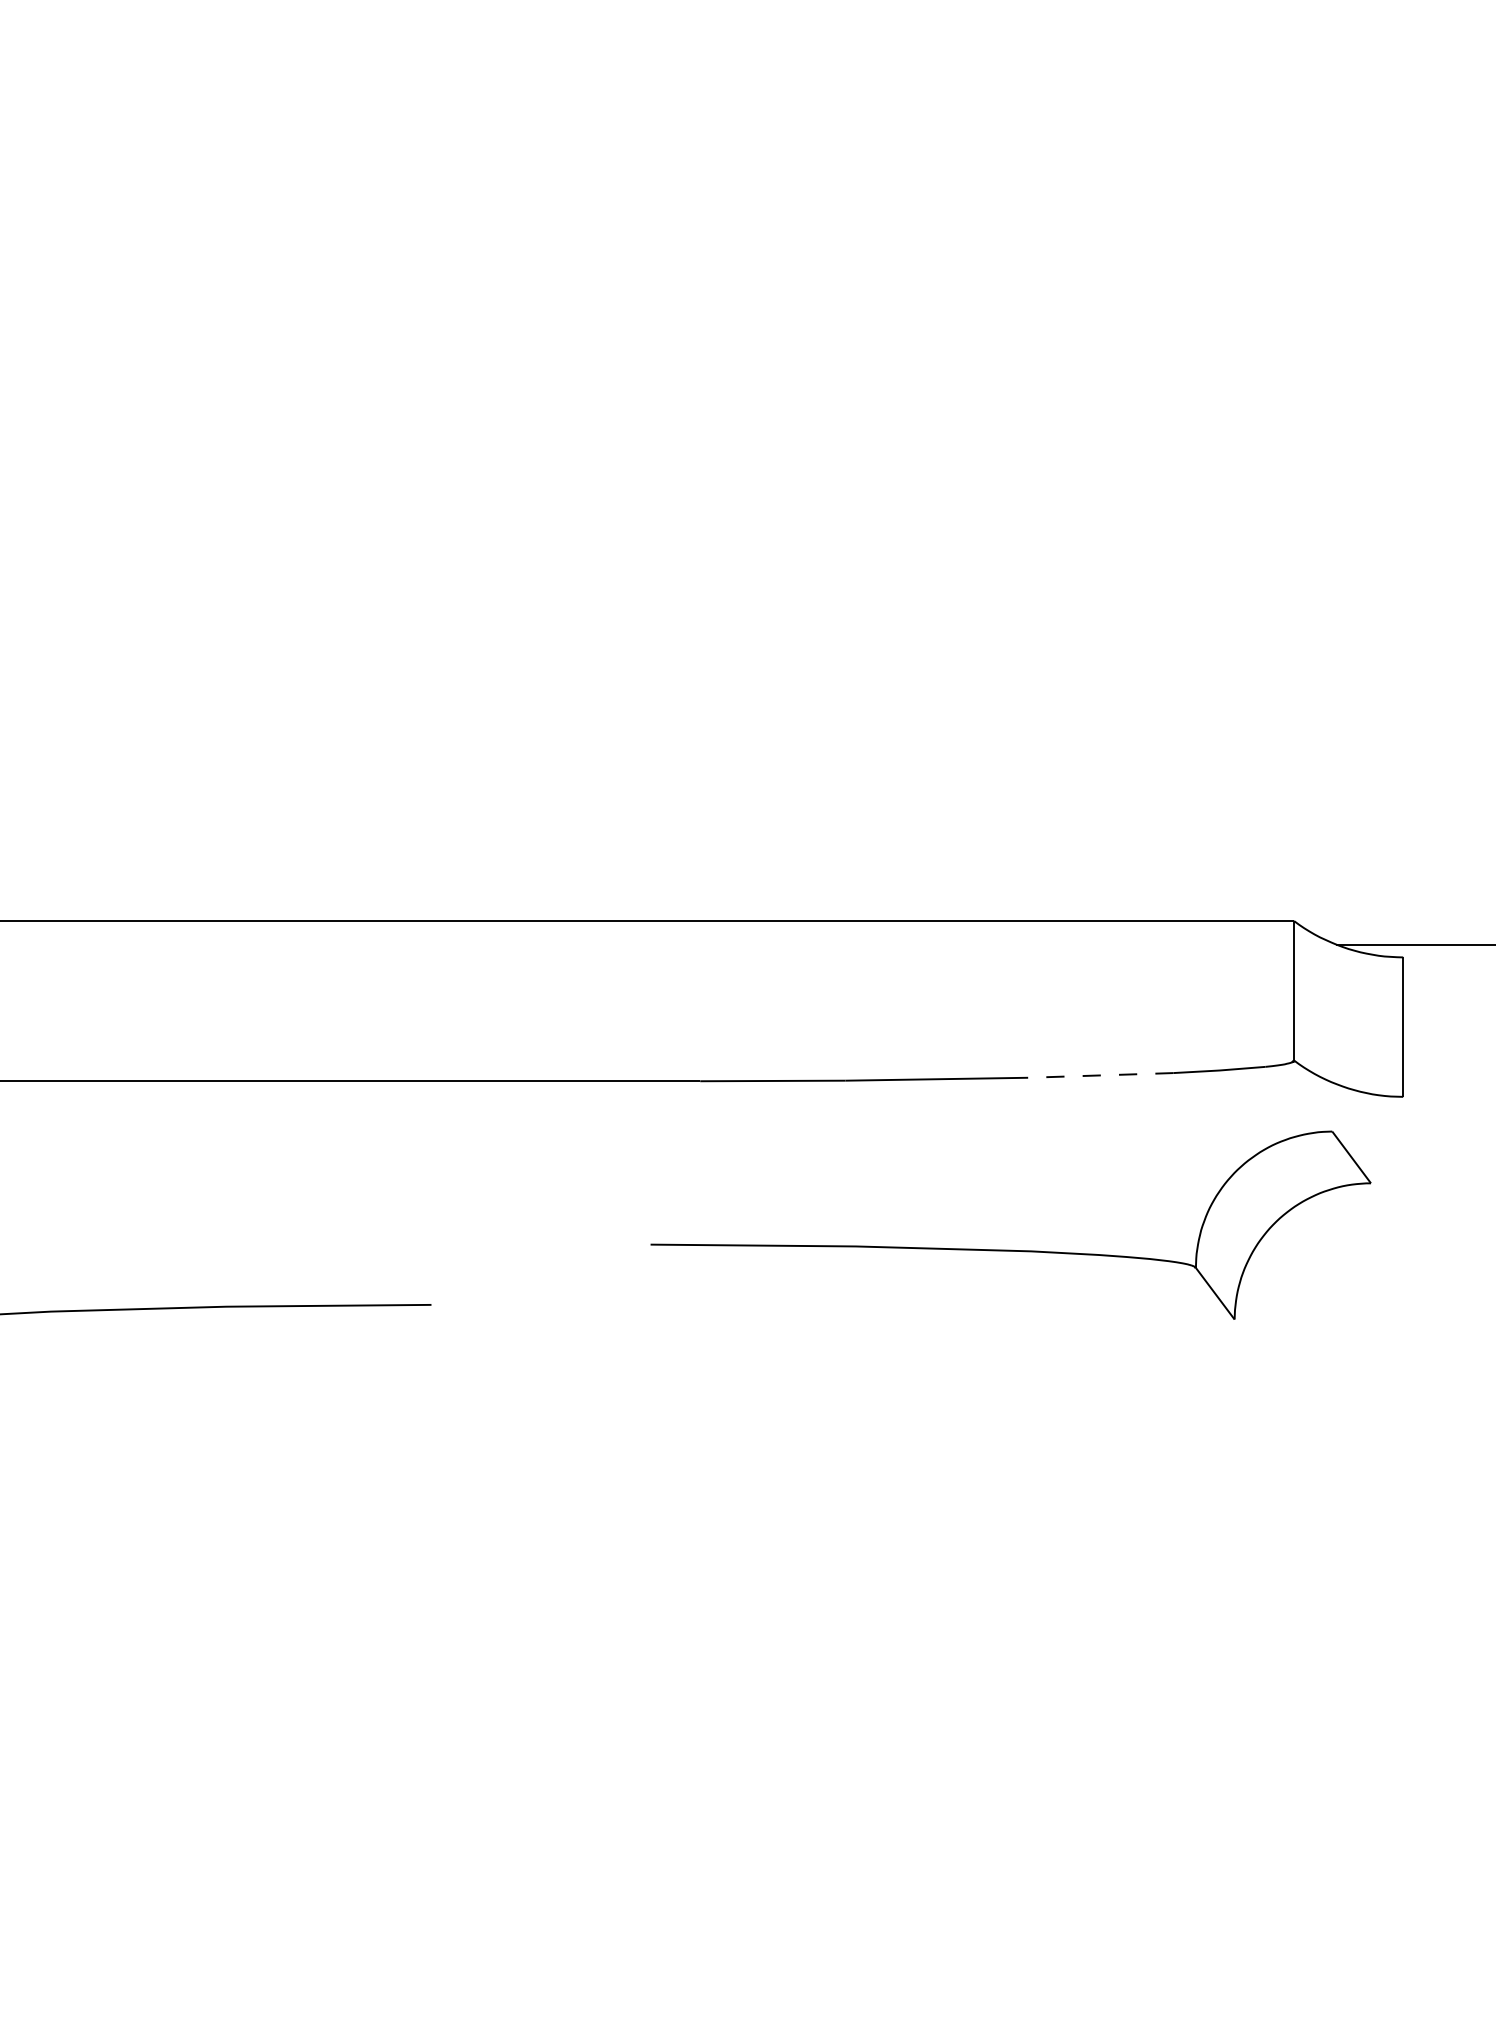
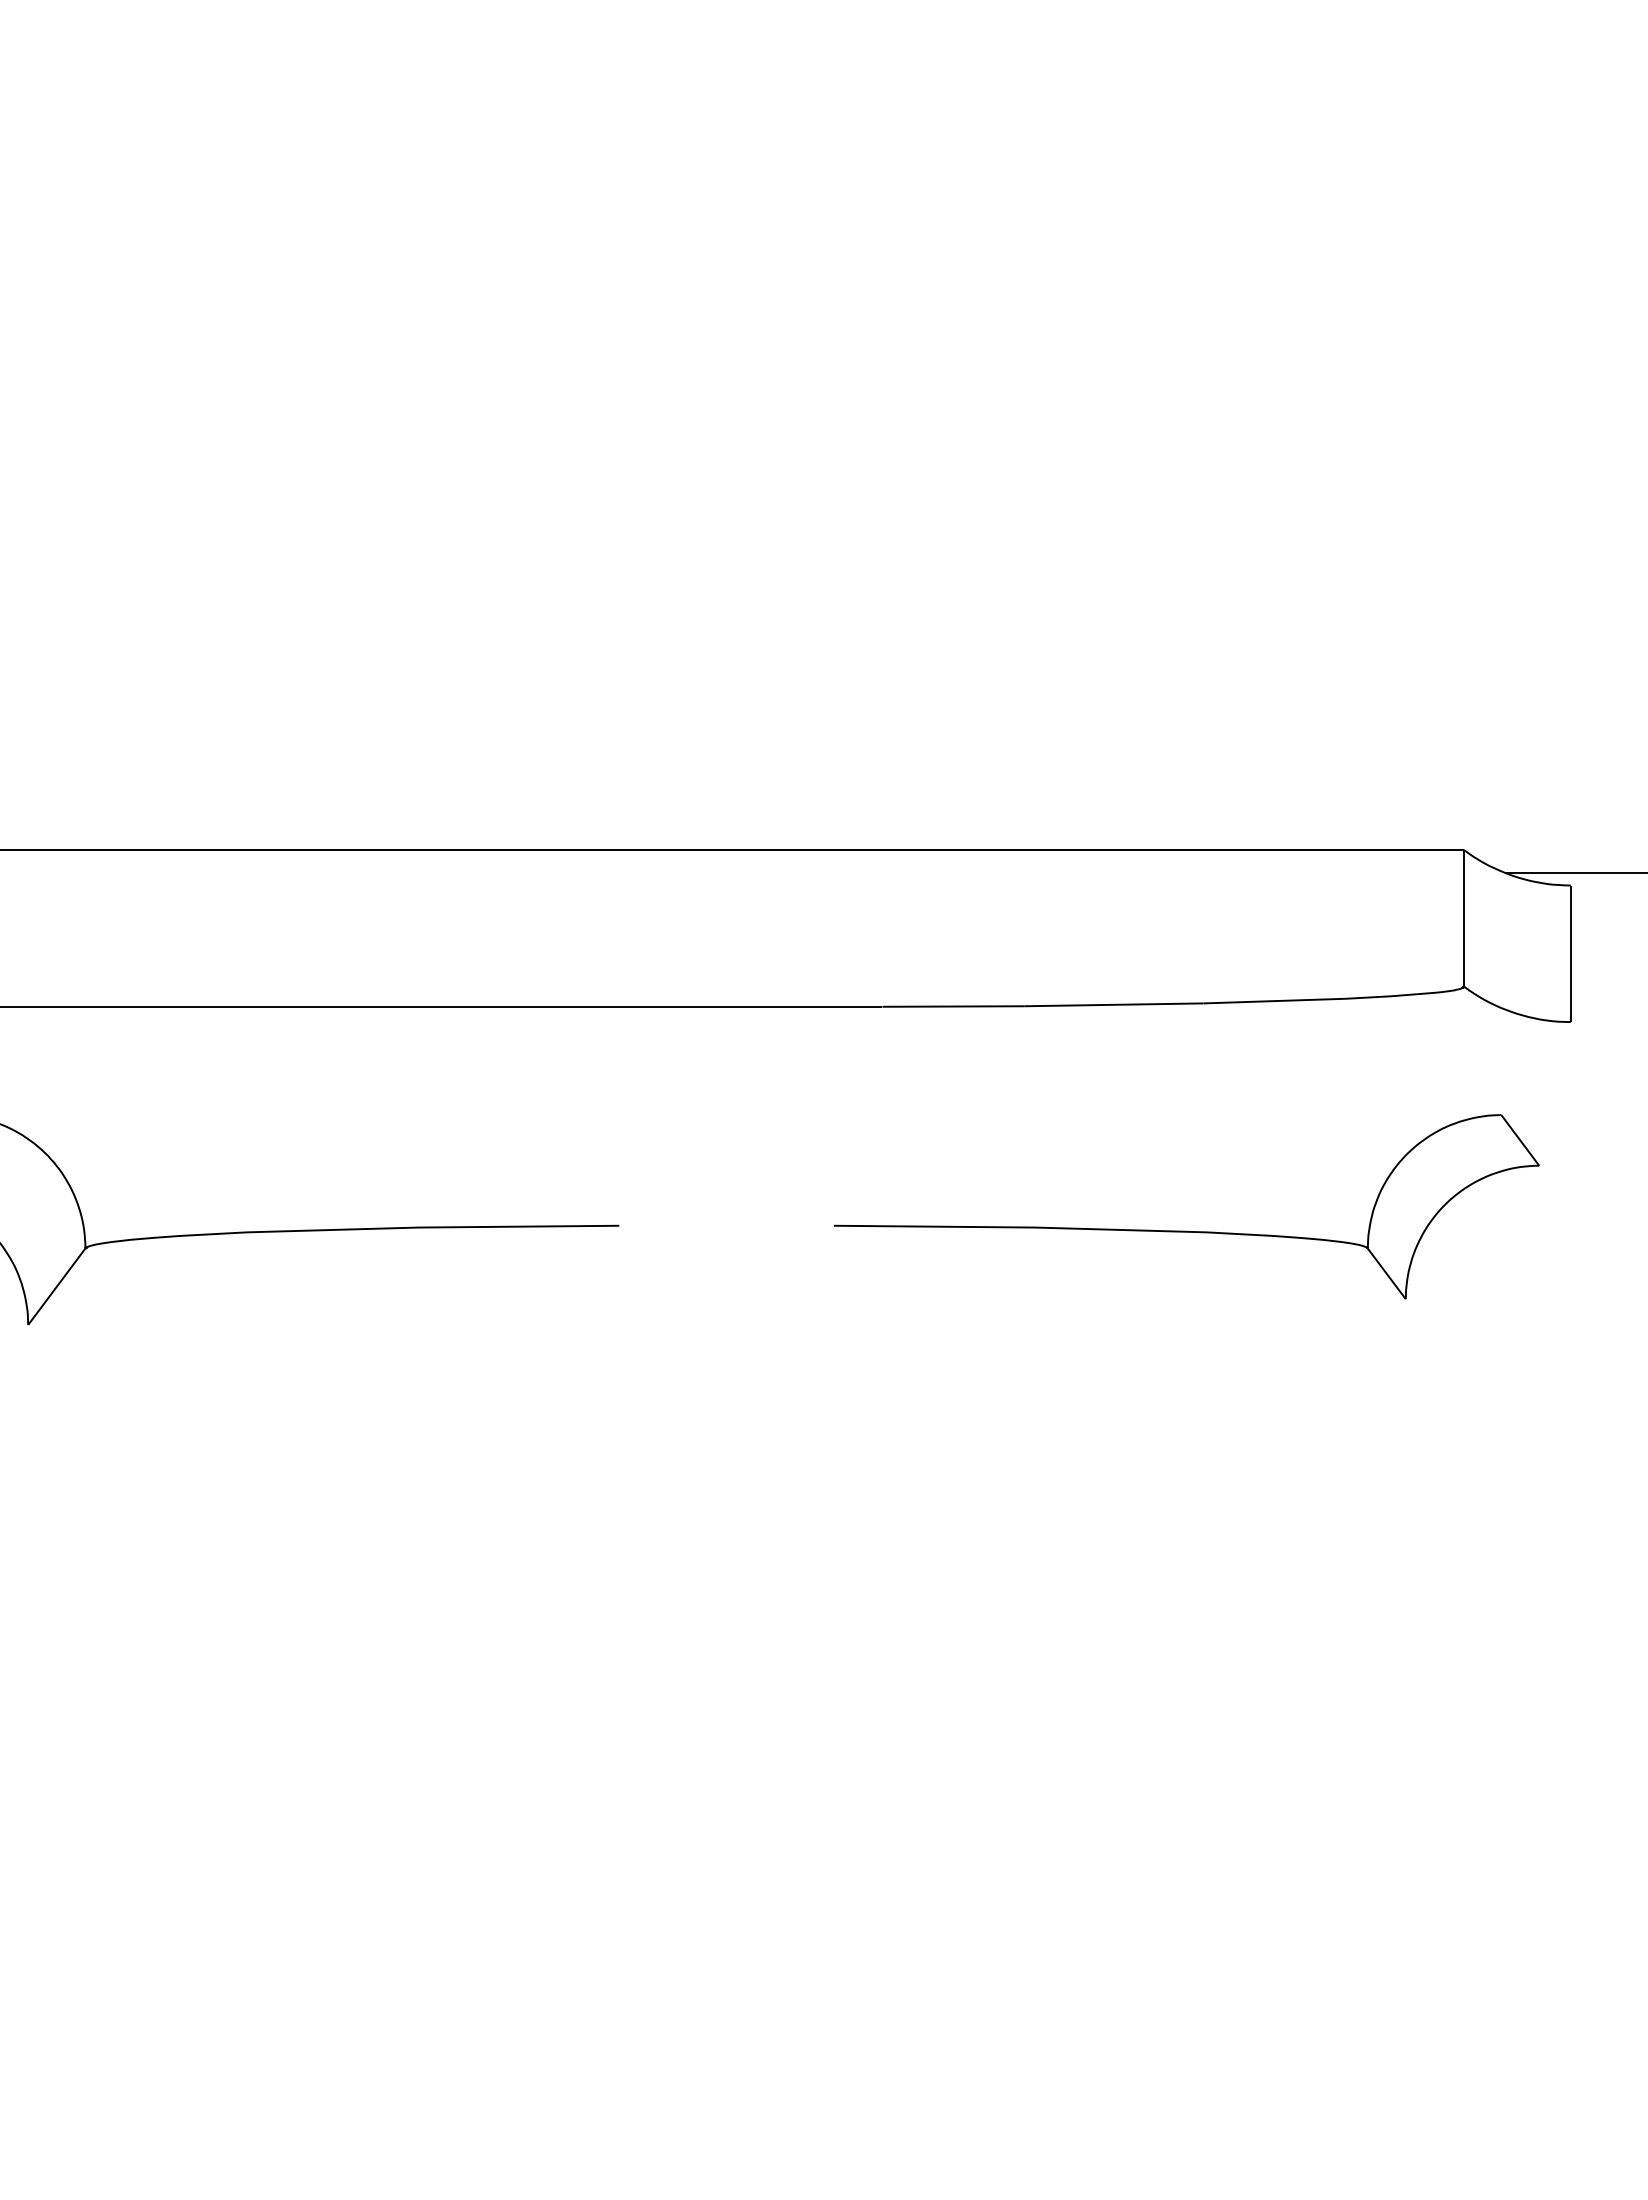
line: (1100, 1075) -> (1274, 1001), dashed -> solid
part: (1010, 1249) -> (1186, 1230), moved

